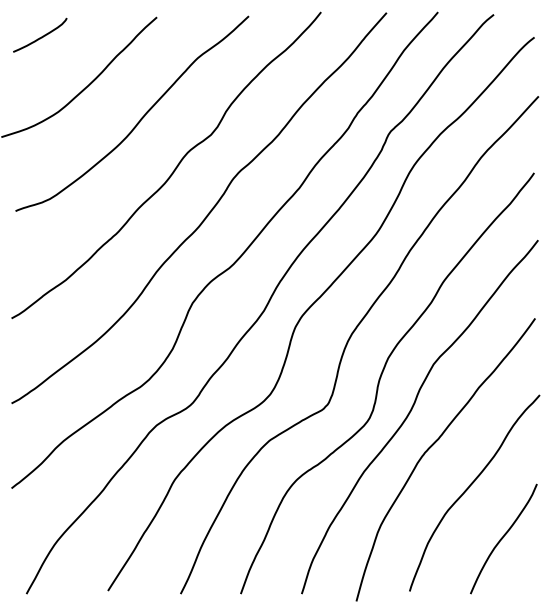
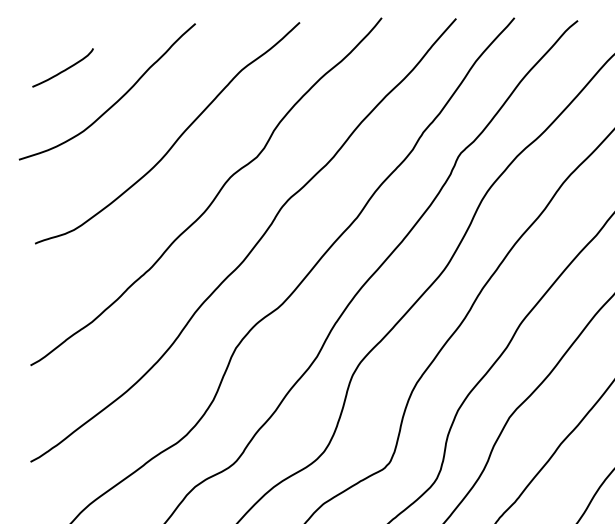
curve: (41, 36) -> (64, 69), moved

